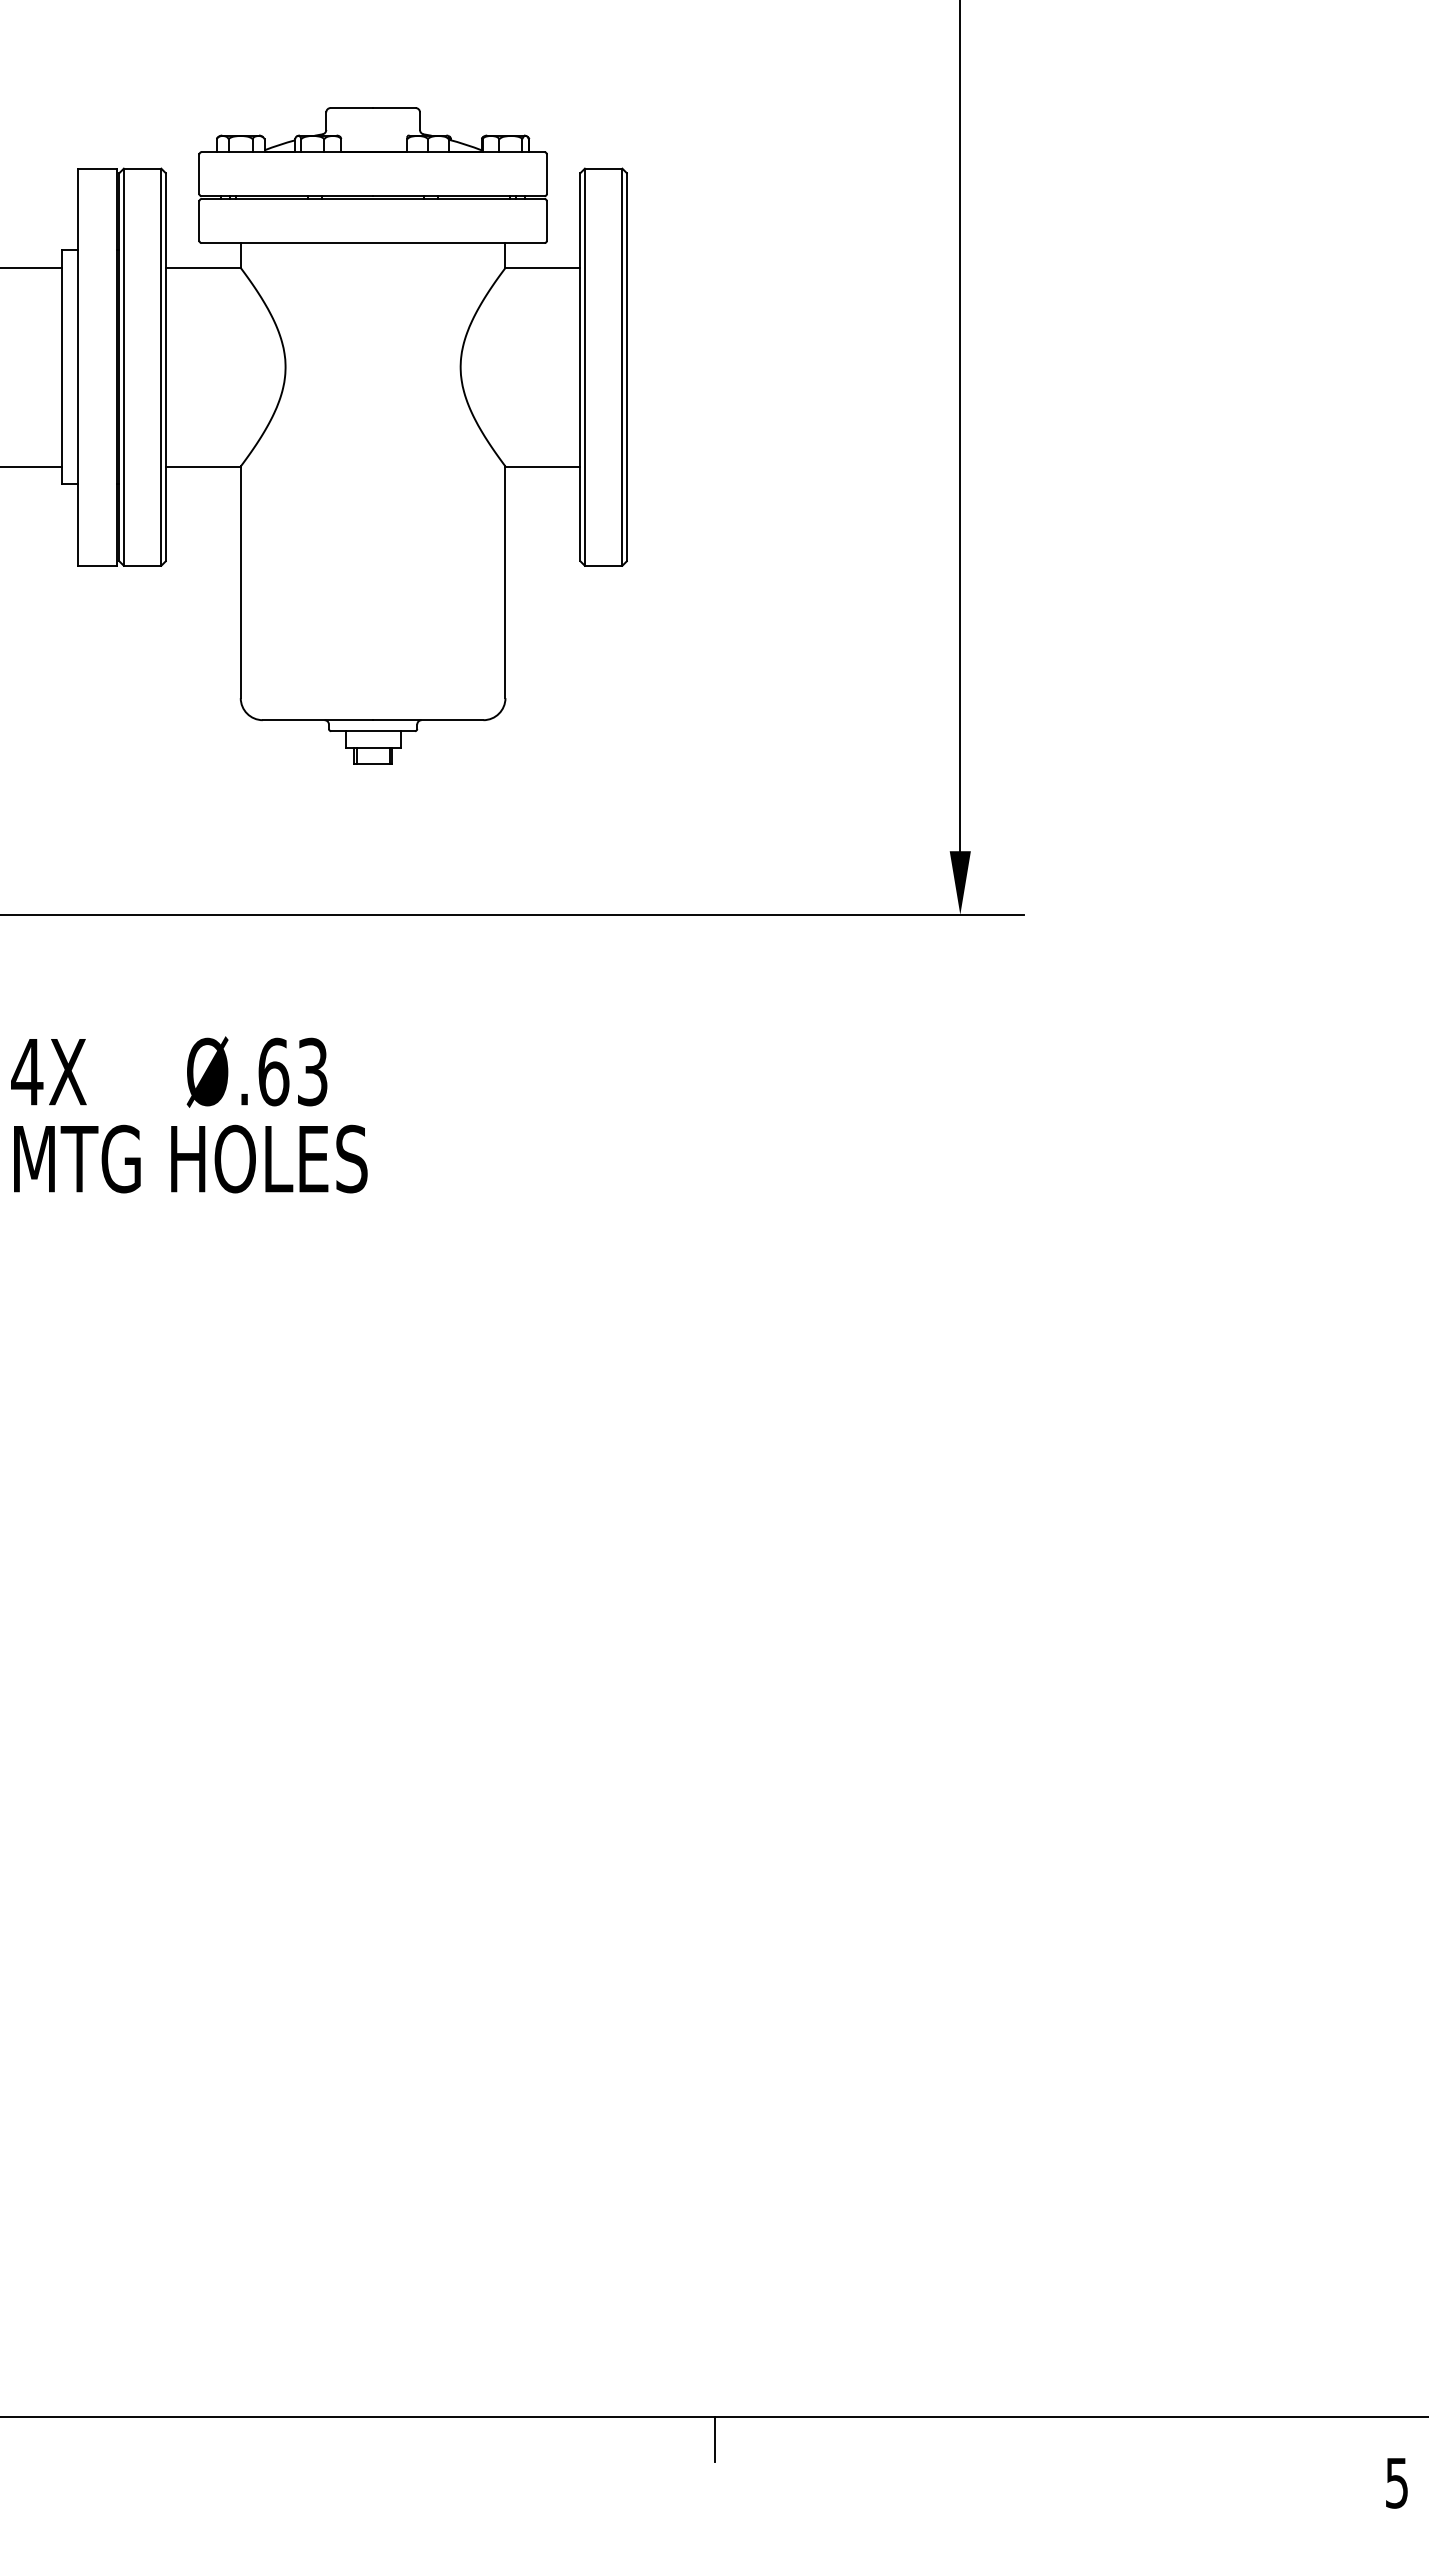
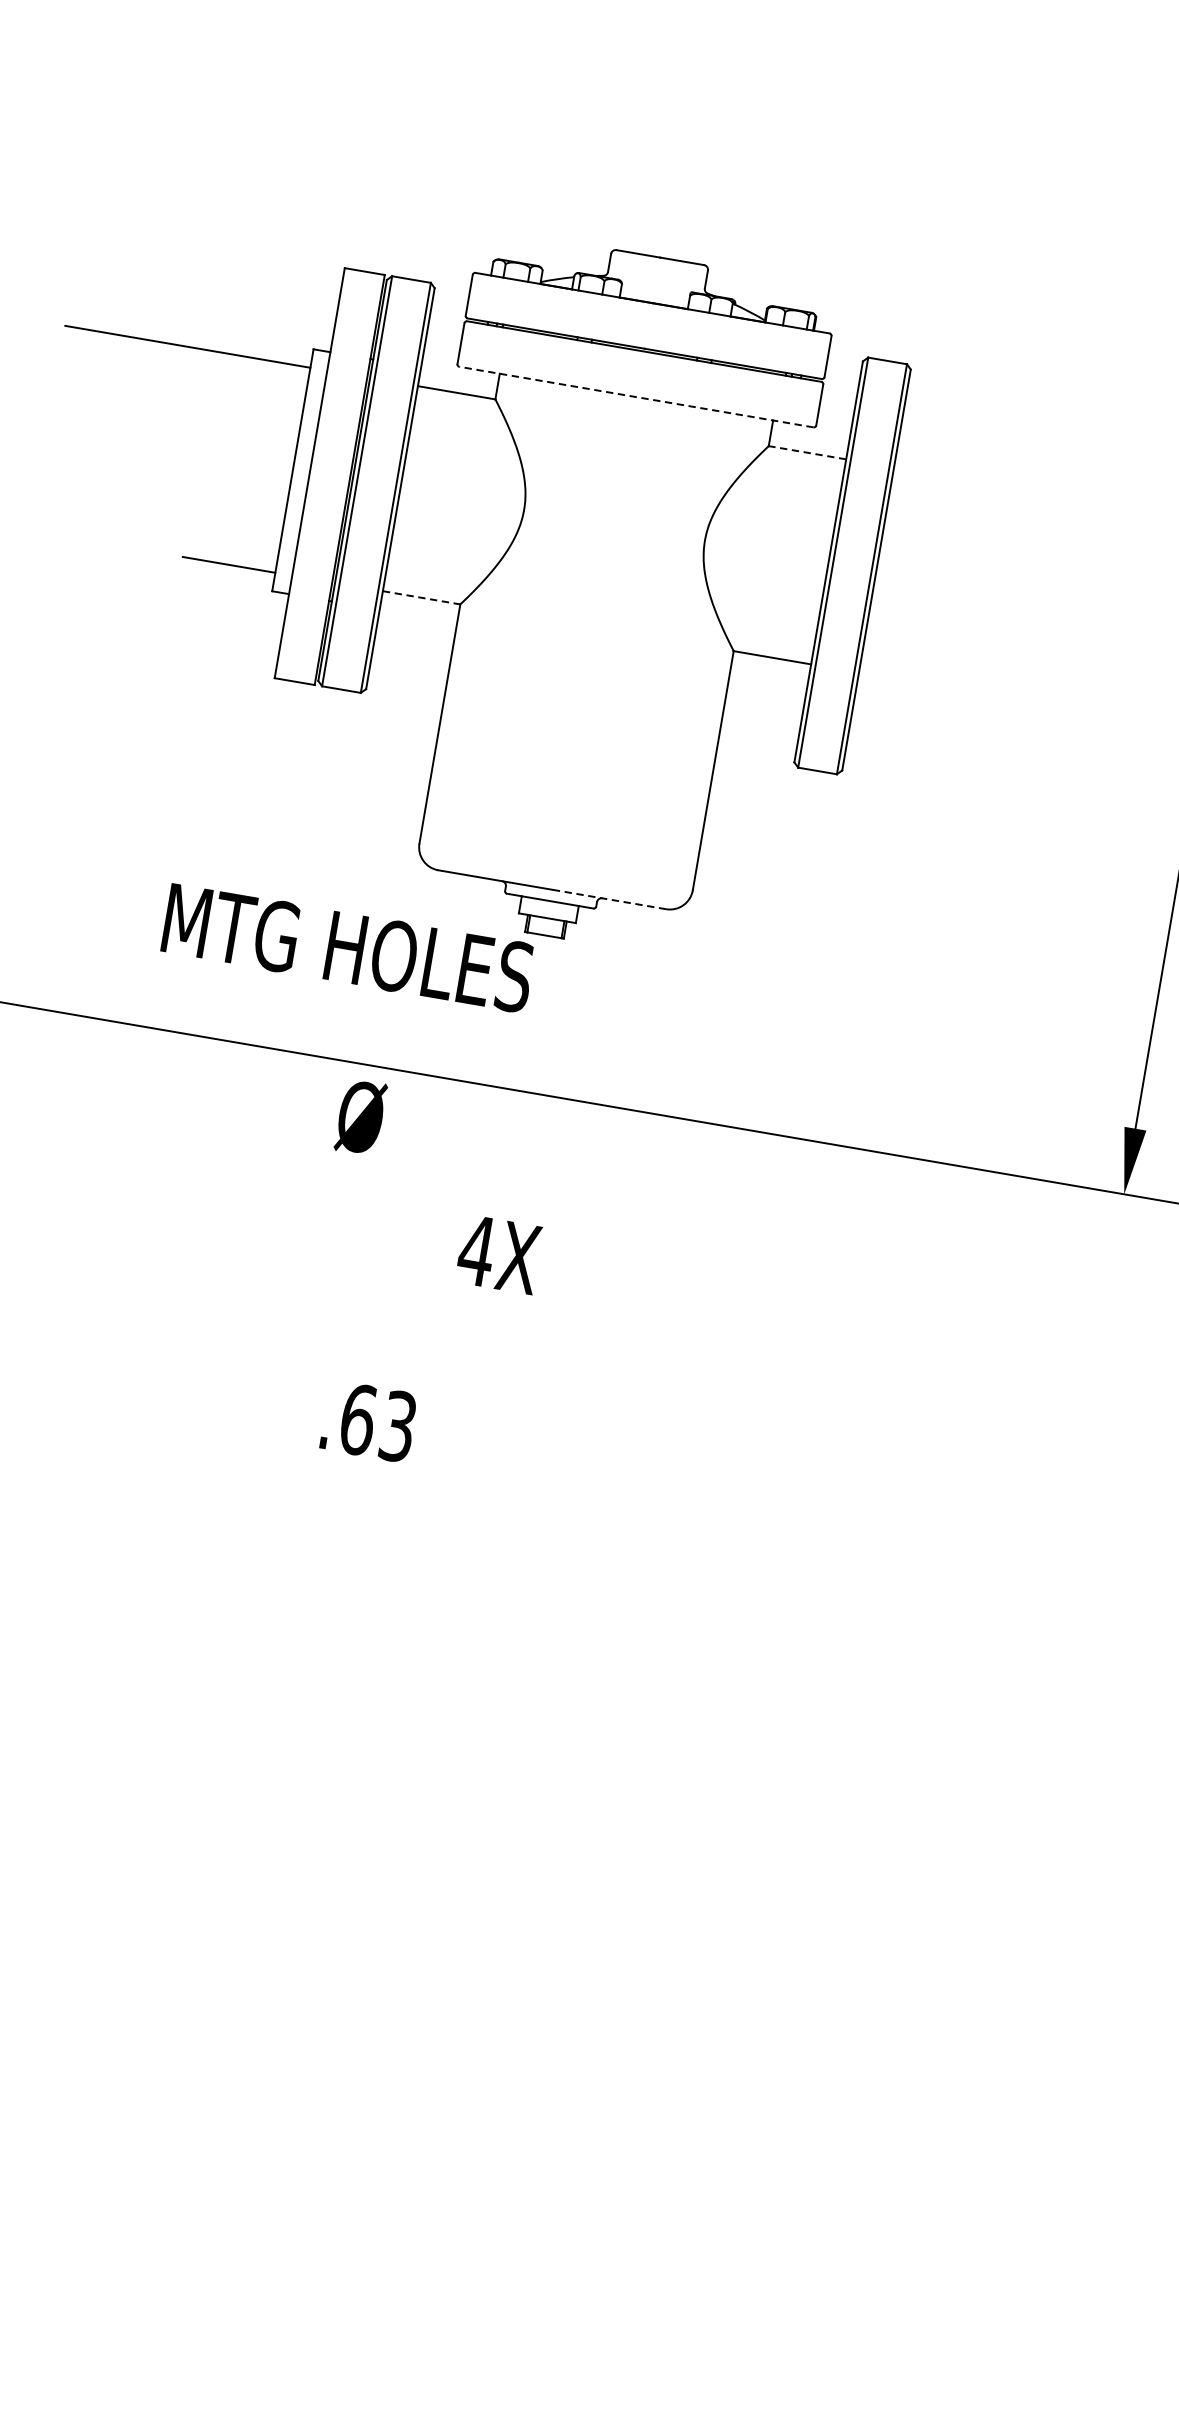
line: (373, 243) -> (636, 397), solid -> dashed
line: (542, 267) -> (807, 452), solid -> dashed
line: (203, 466) -> (421, 597), solid -> dashed
line: (427, 720) -> (608, 899), solid -> dashed
text: (207, 1071) -> (360, 1116), moved
text: (284, 1071) -> (369, 1421), moved
text: (48, 1072) -> (498, 1255), moved
text: (190, 1158) -> (348, 947), moved

